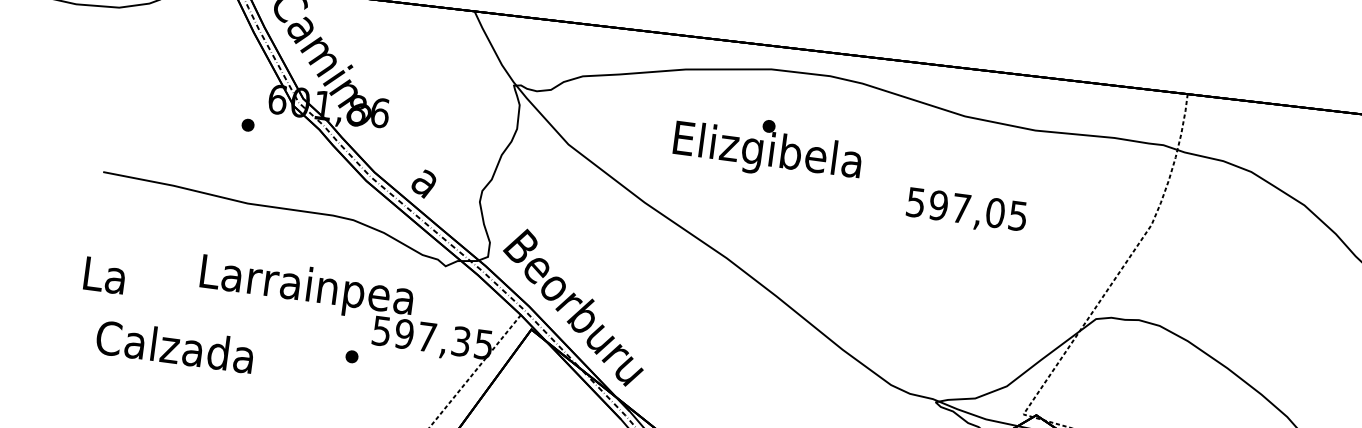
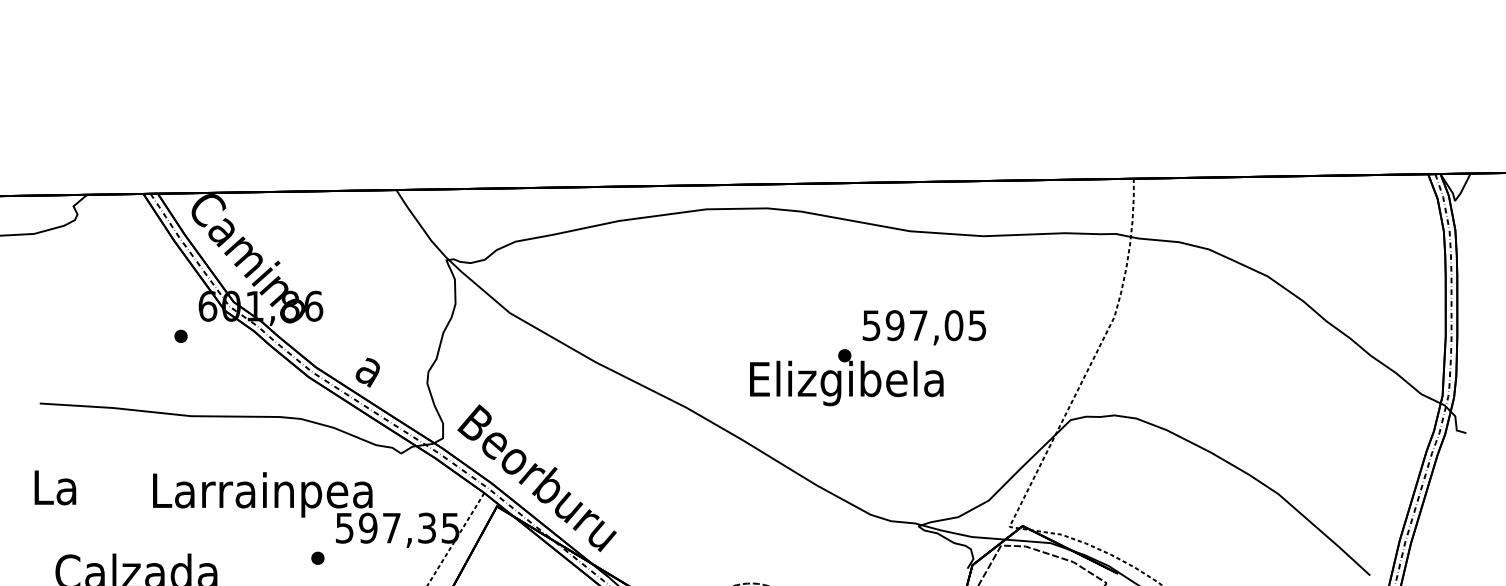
text: (767, 147) -> (846, 377), moved
text: (105, 275) -> (55, 487), moved

